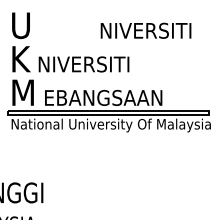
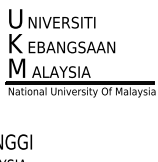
text: (145, 30) -> (61, 22), moved
text: (98, 64) -> (72, 47), NIVERSITI -> EBANGSAAN
text: (102, 97) -> (75, 71), EBANGSAAN -> ALAYSIA

